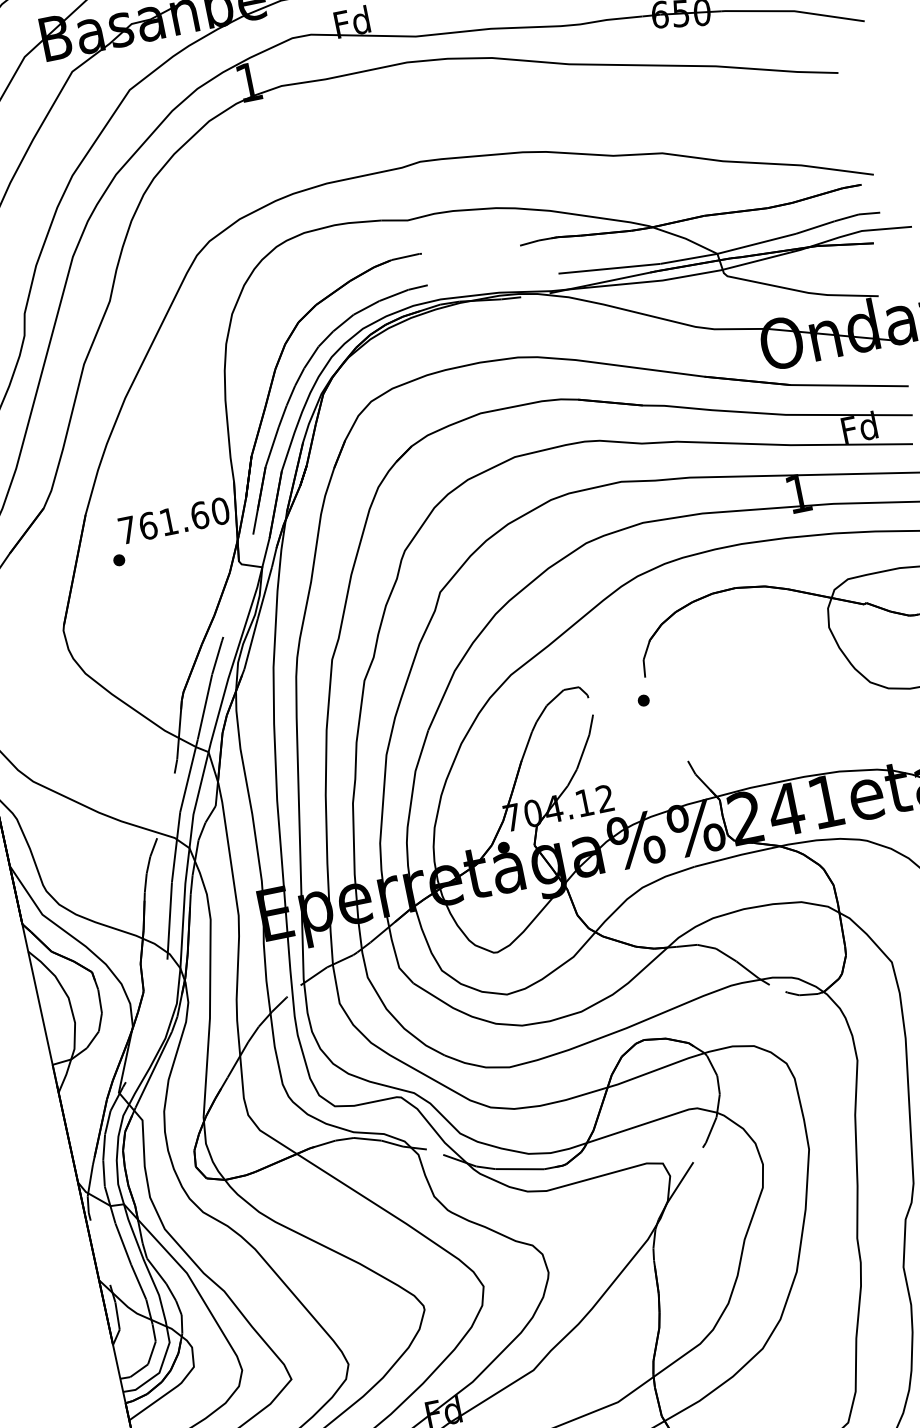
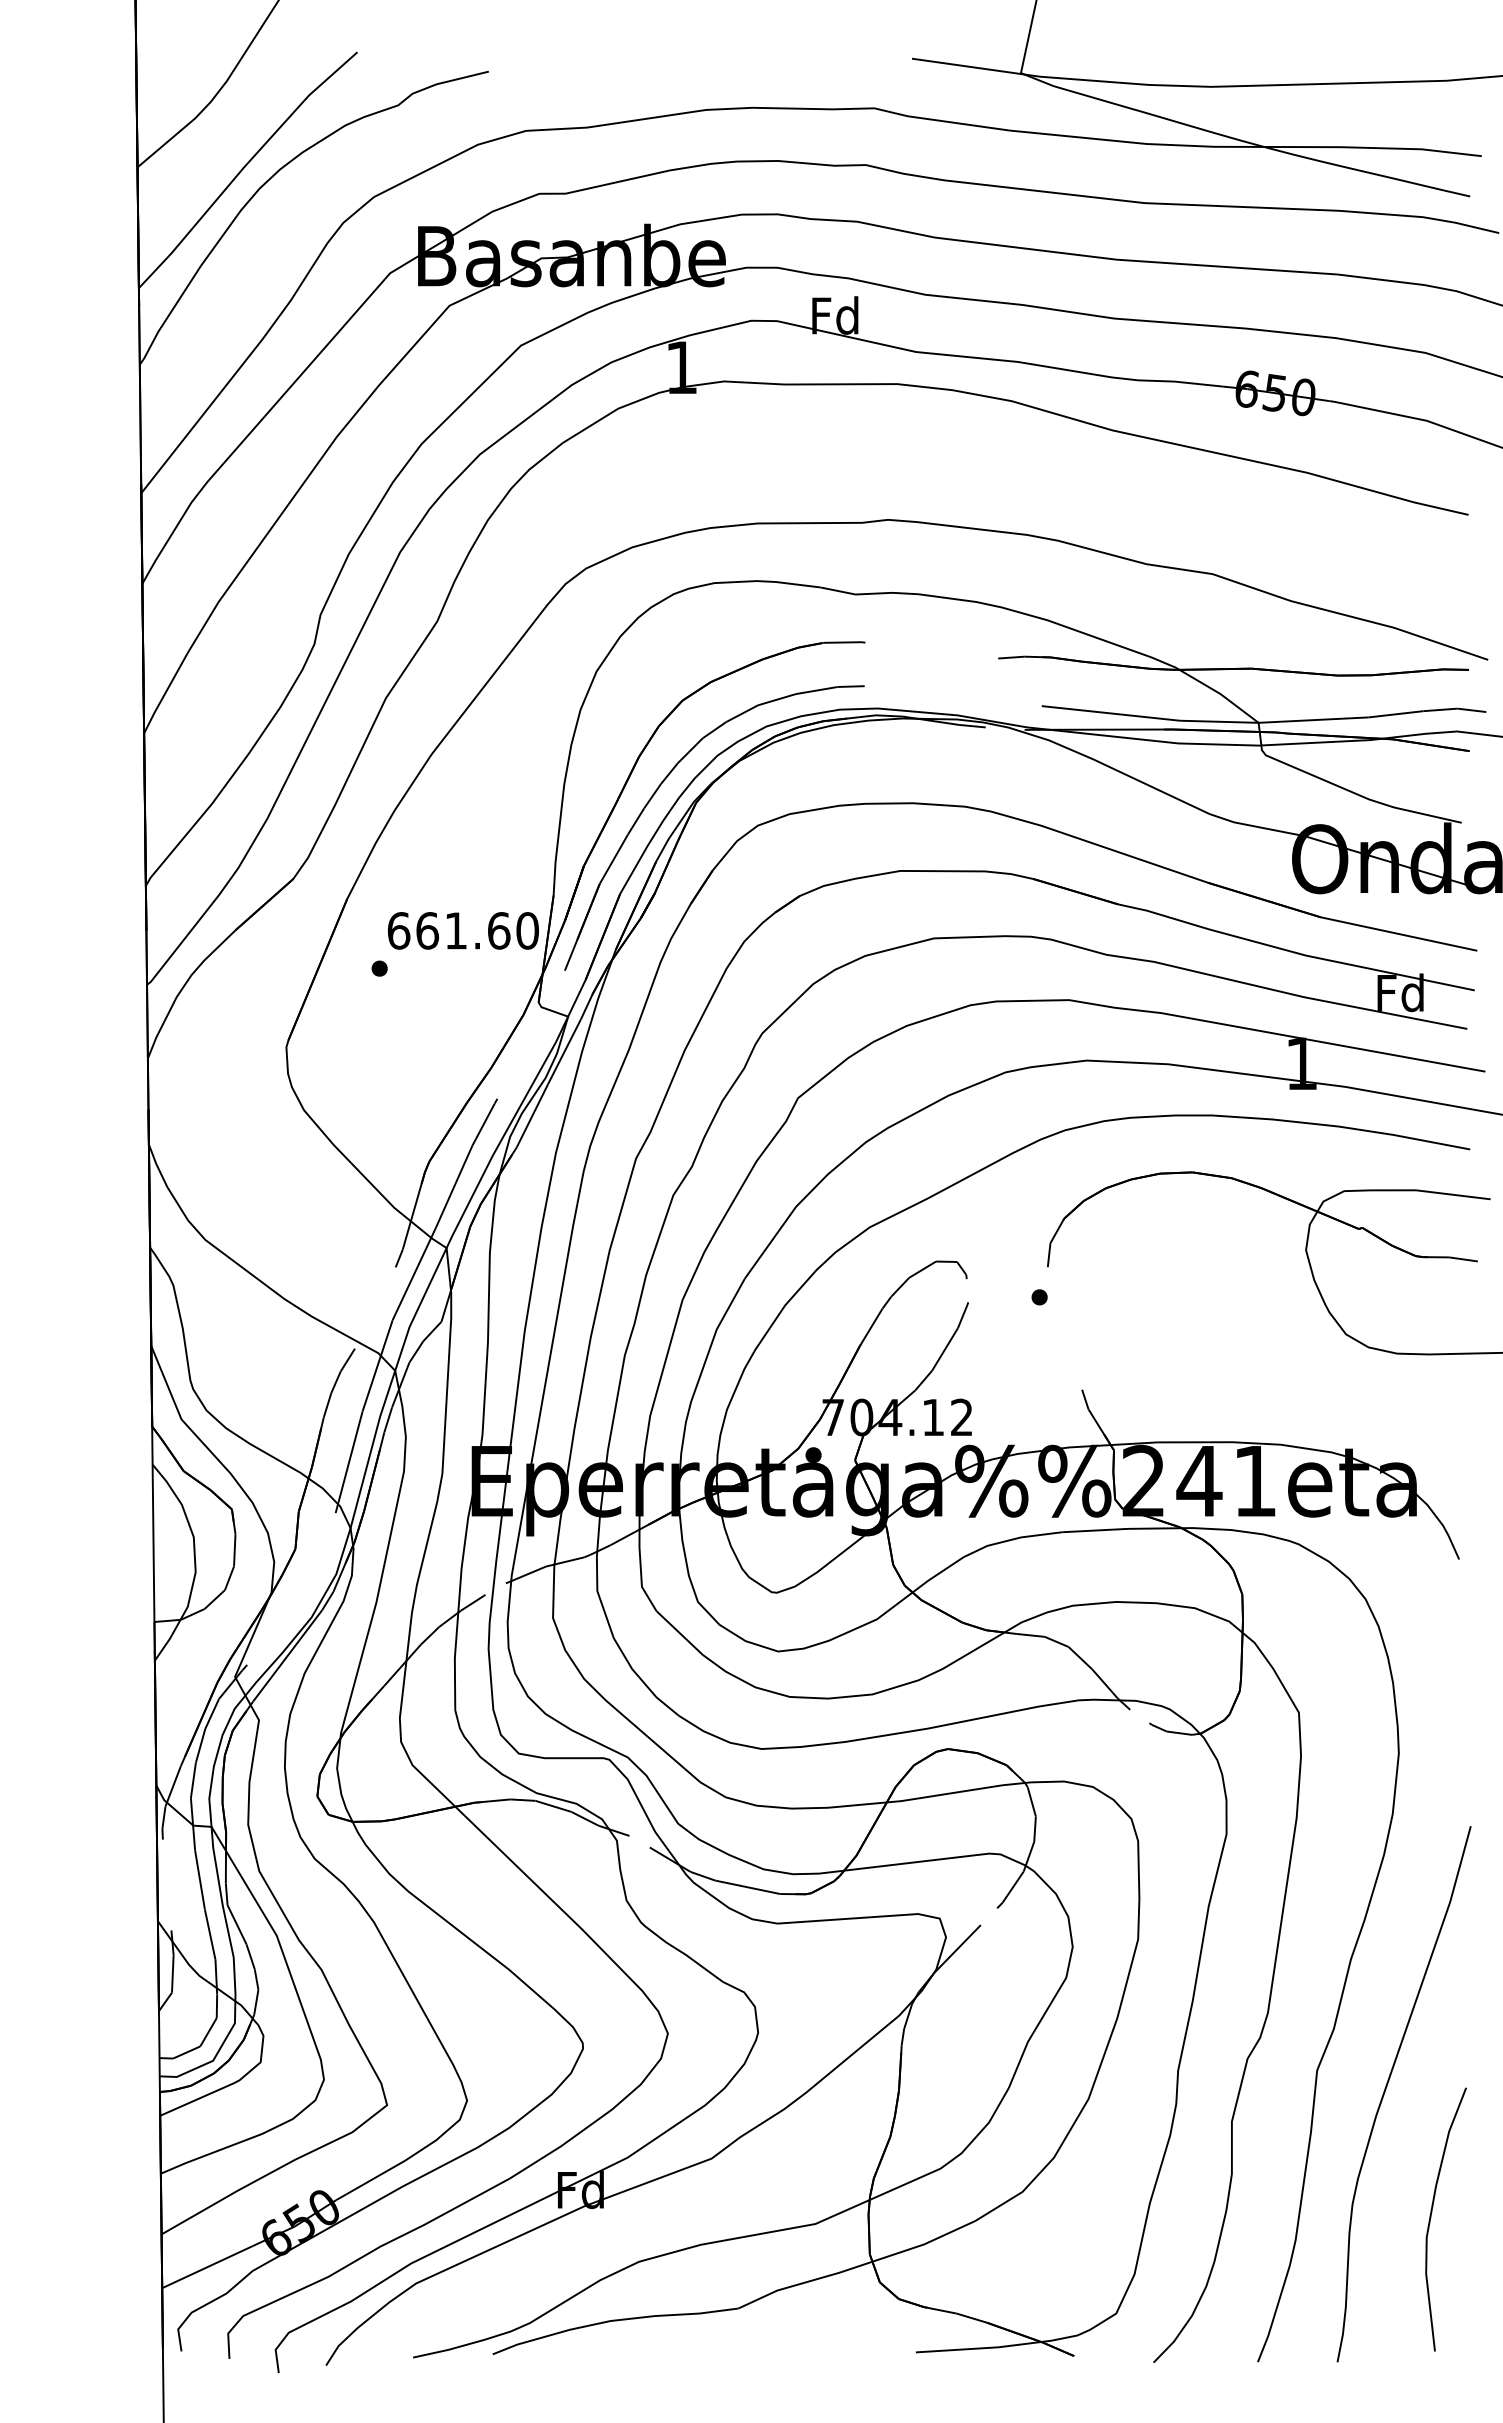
text: (127, 530) -> (398, 930), 761.60 -> 661.60

